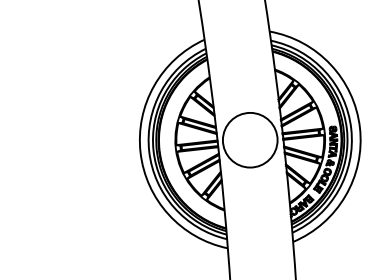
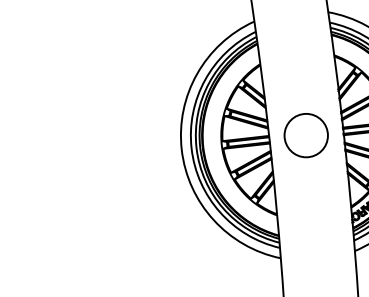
circle: (249, 139) -> (305, 134), size x0.7

